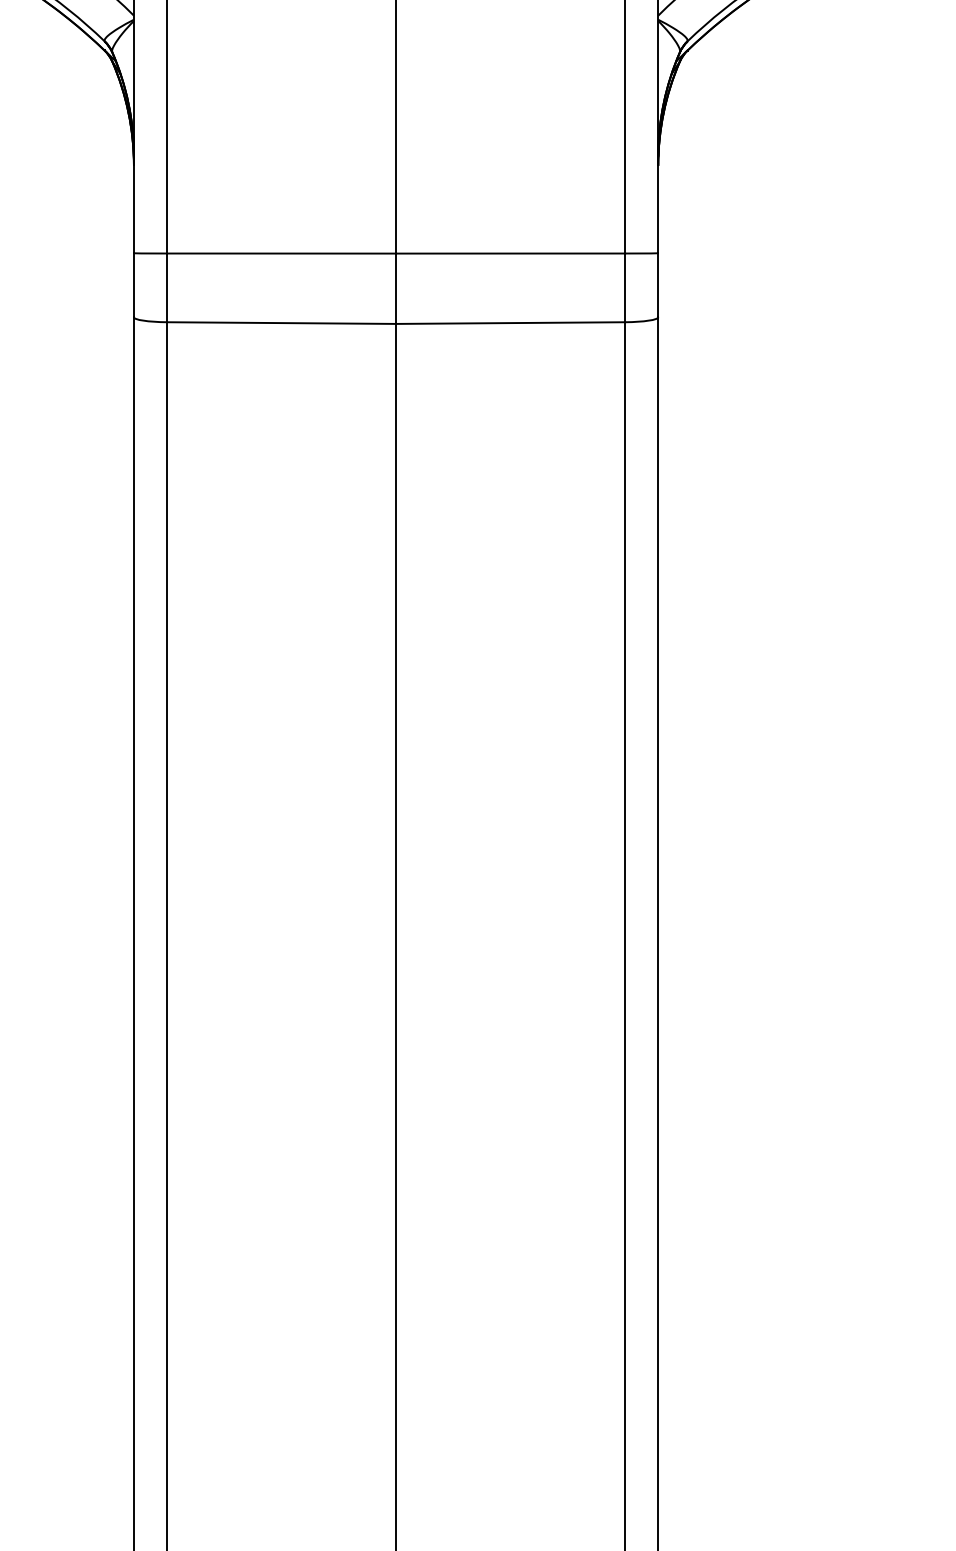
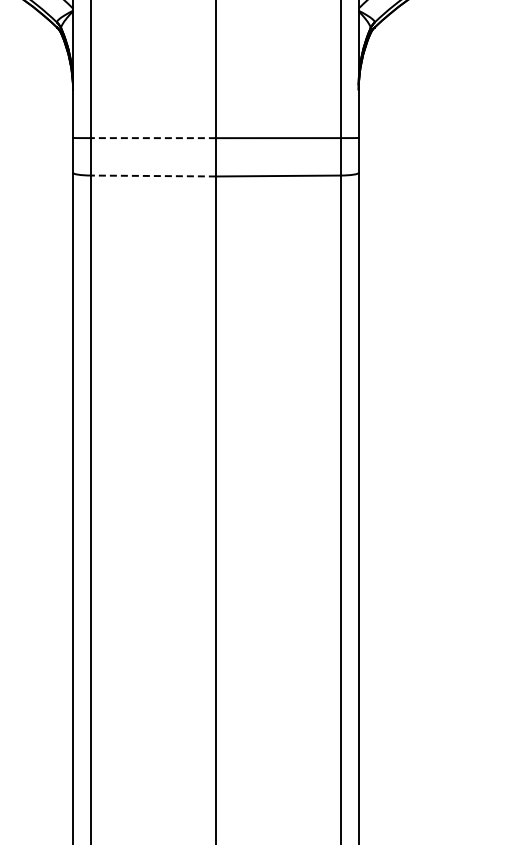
line: (279, 254) -> (152, 138), solid -> dashed
line: (279, 323) -> (152, 176), solid -> dashed

